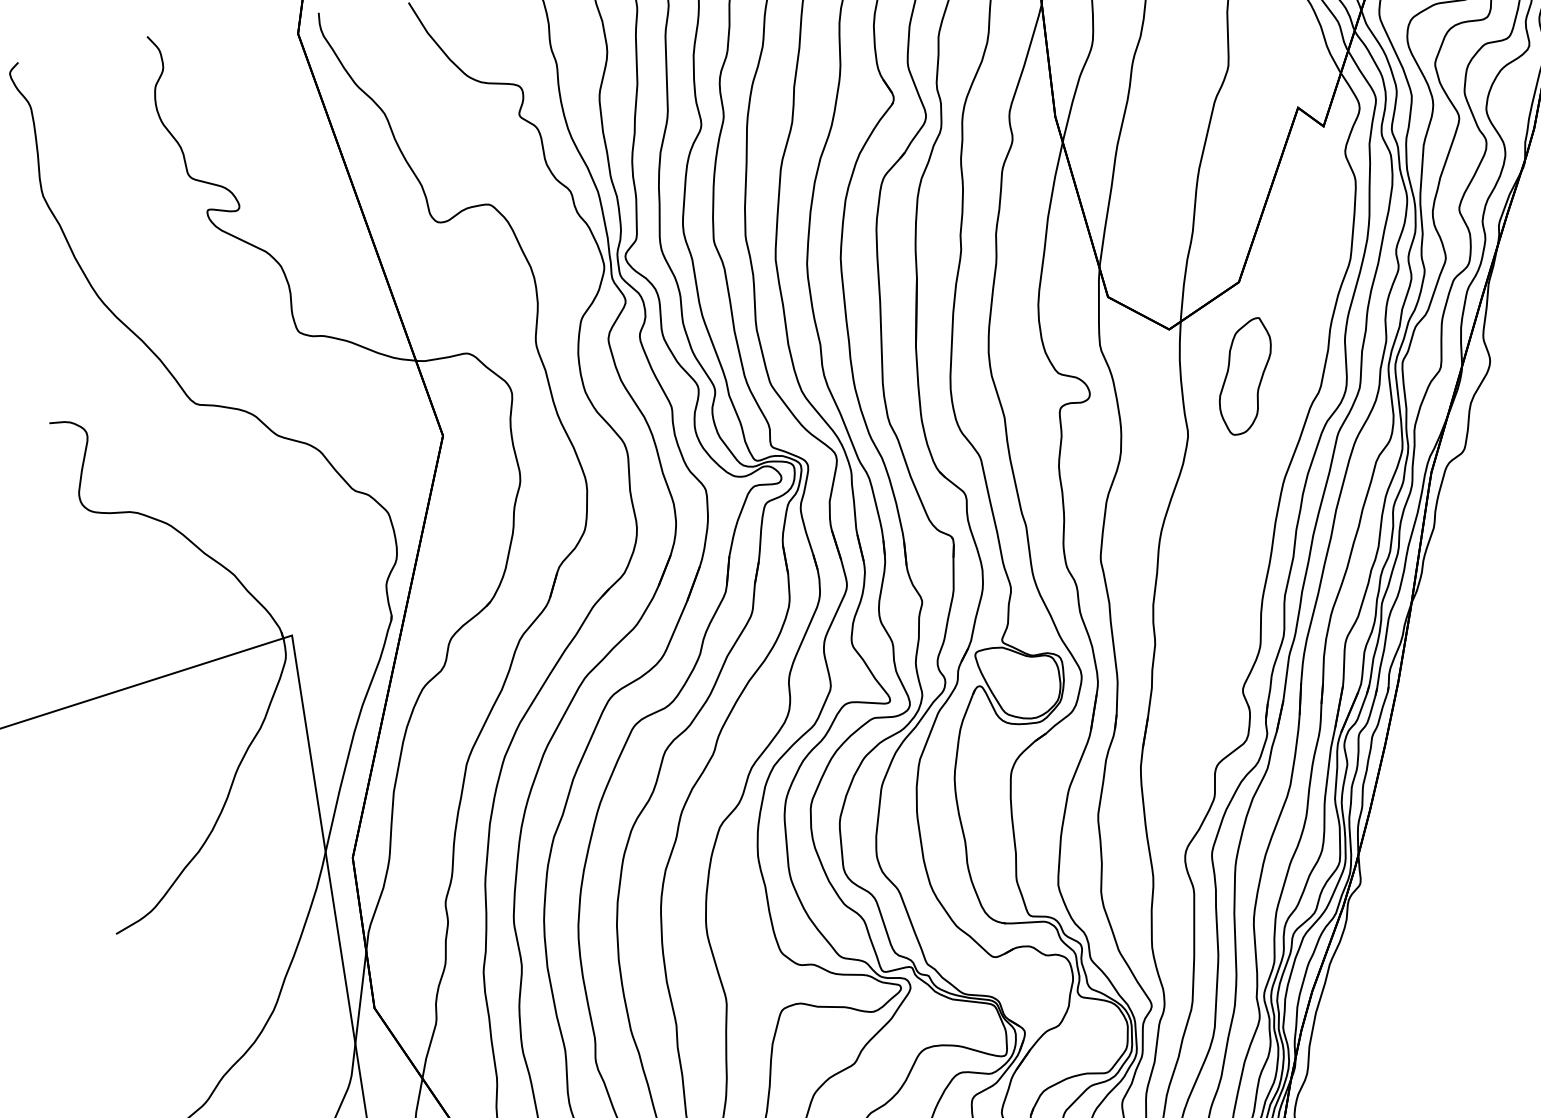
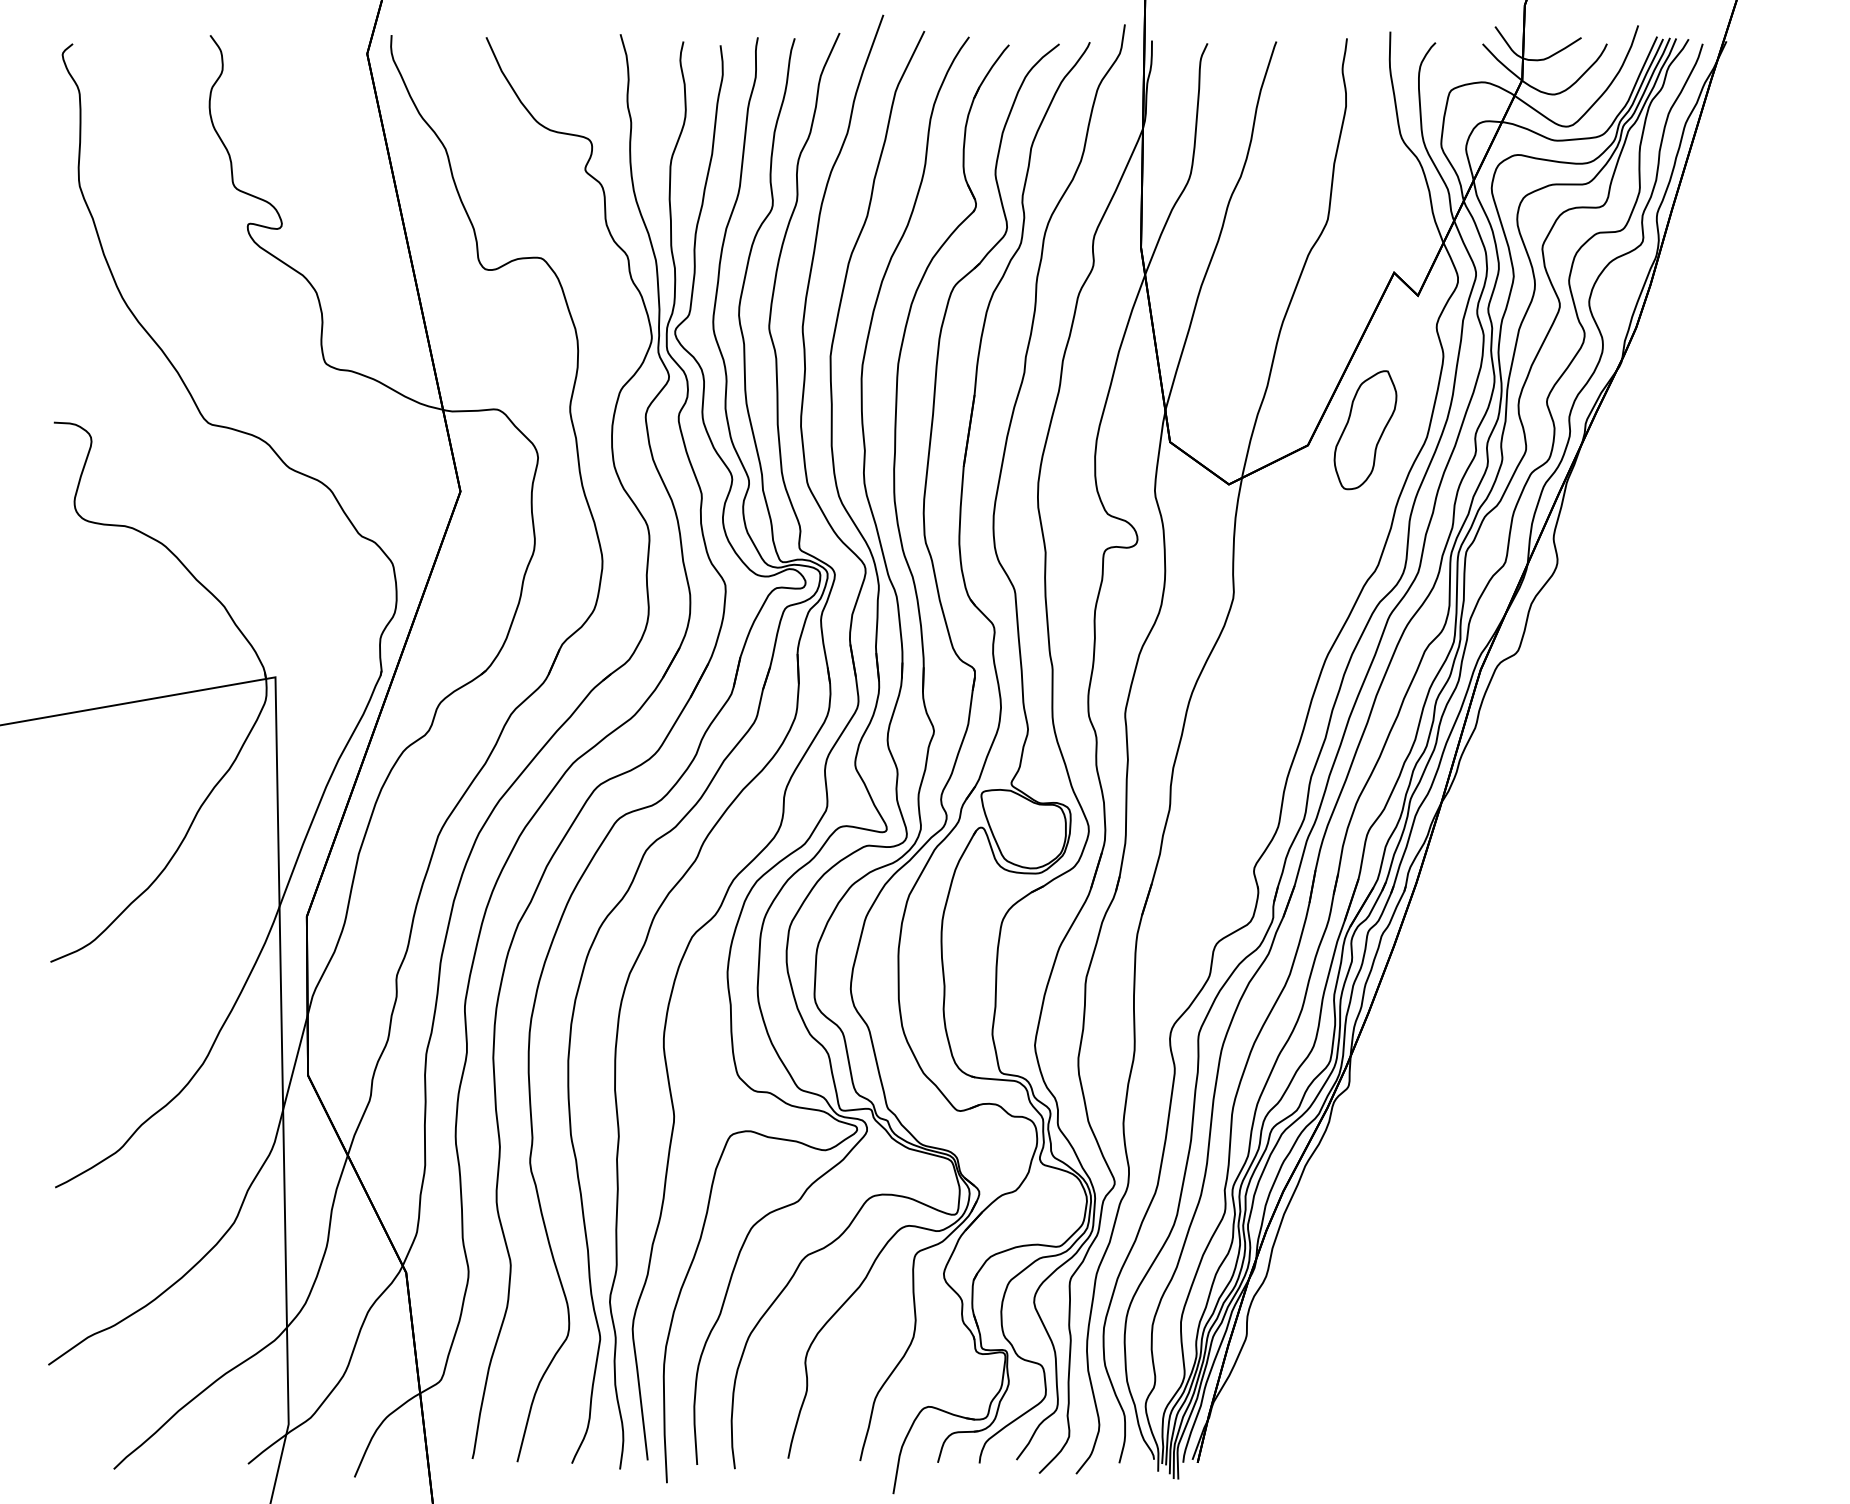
part: (1245, 376) -> (1365, 430), moved

